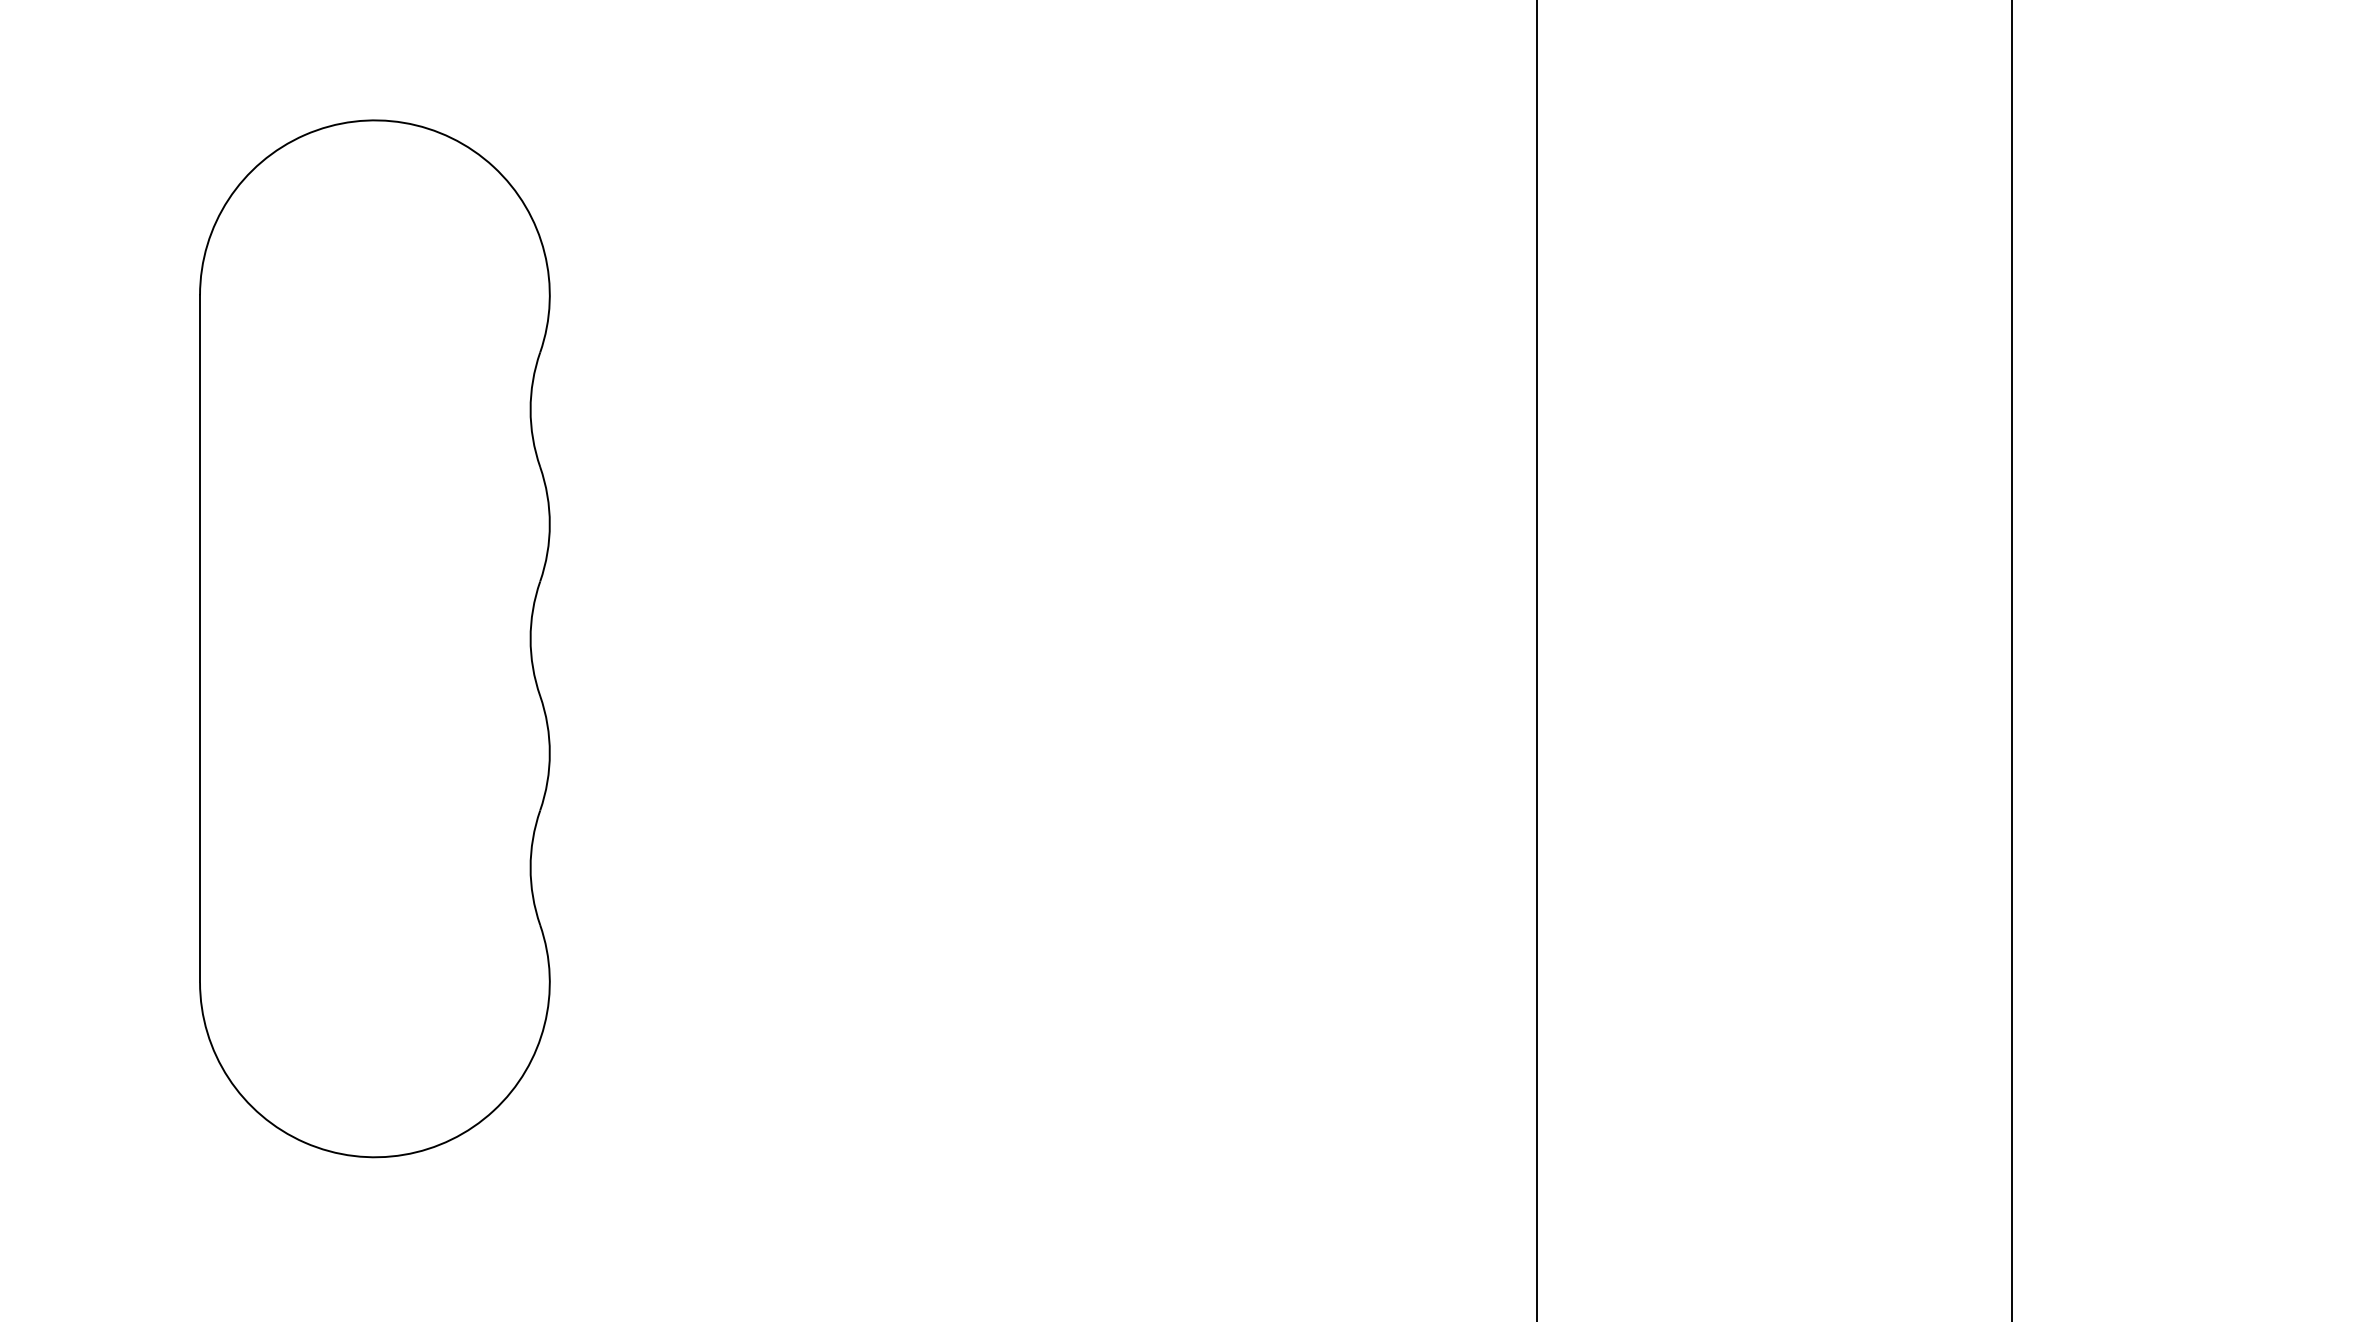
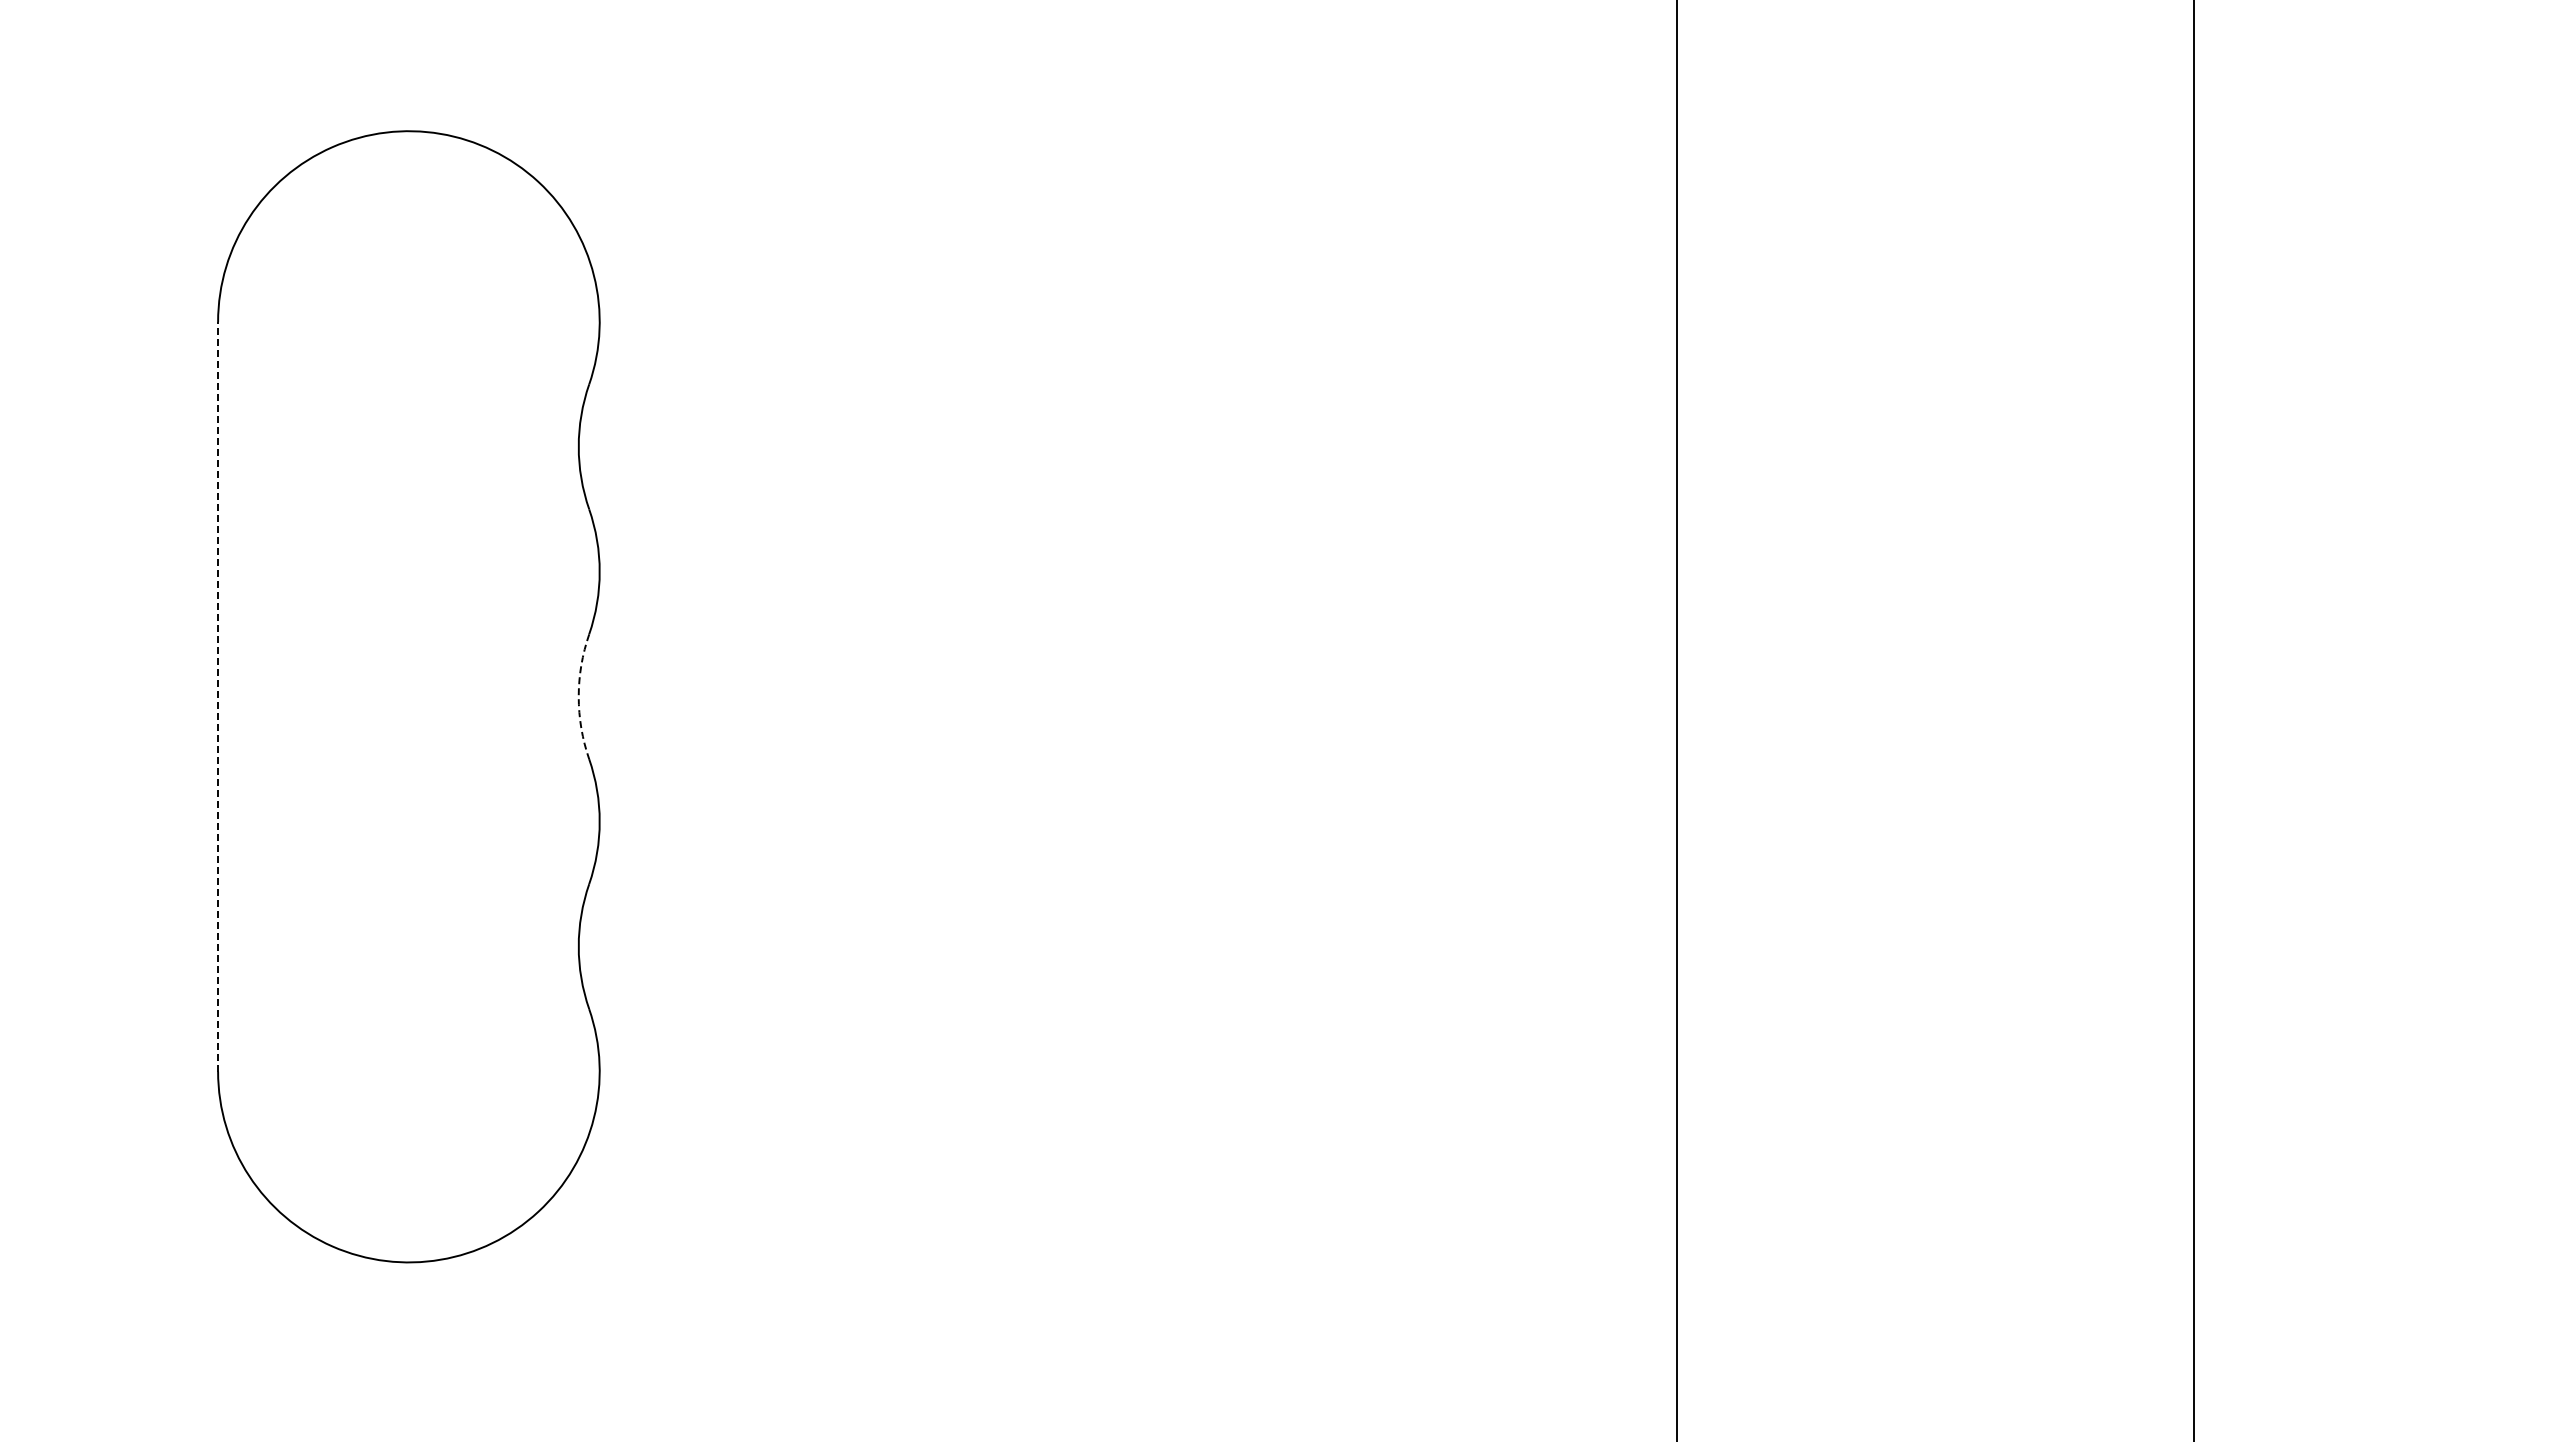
line: (200, 638) -> (218, 696), solid -> dashed
arc: (530, 638) -> (578, 696), solid -> dashed

